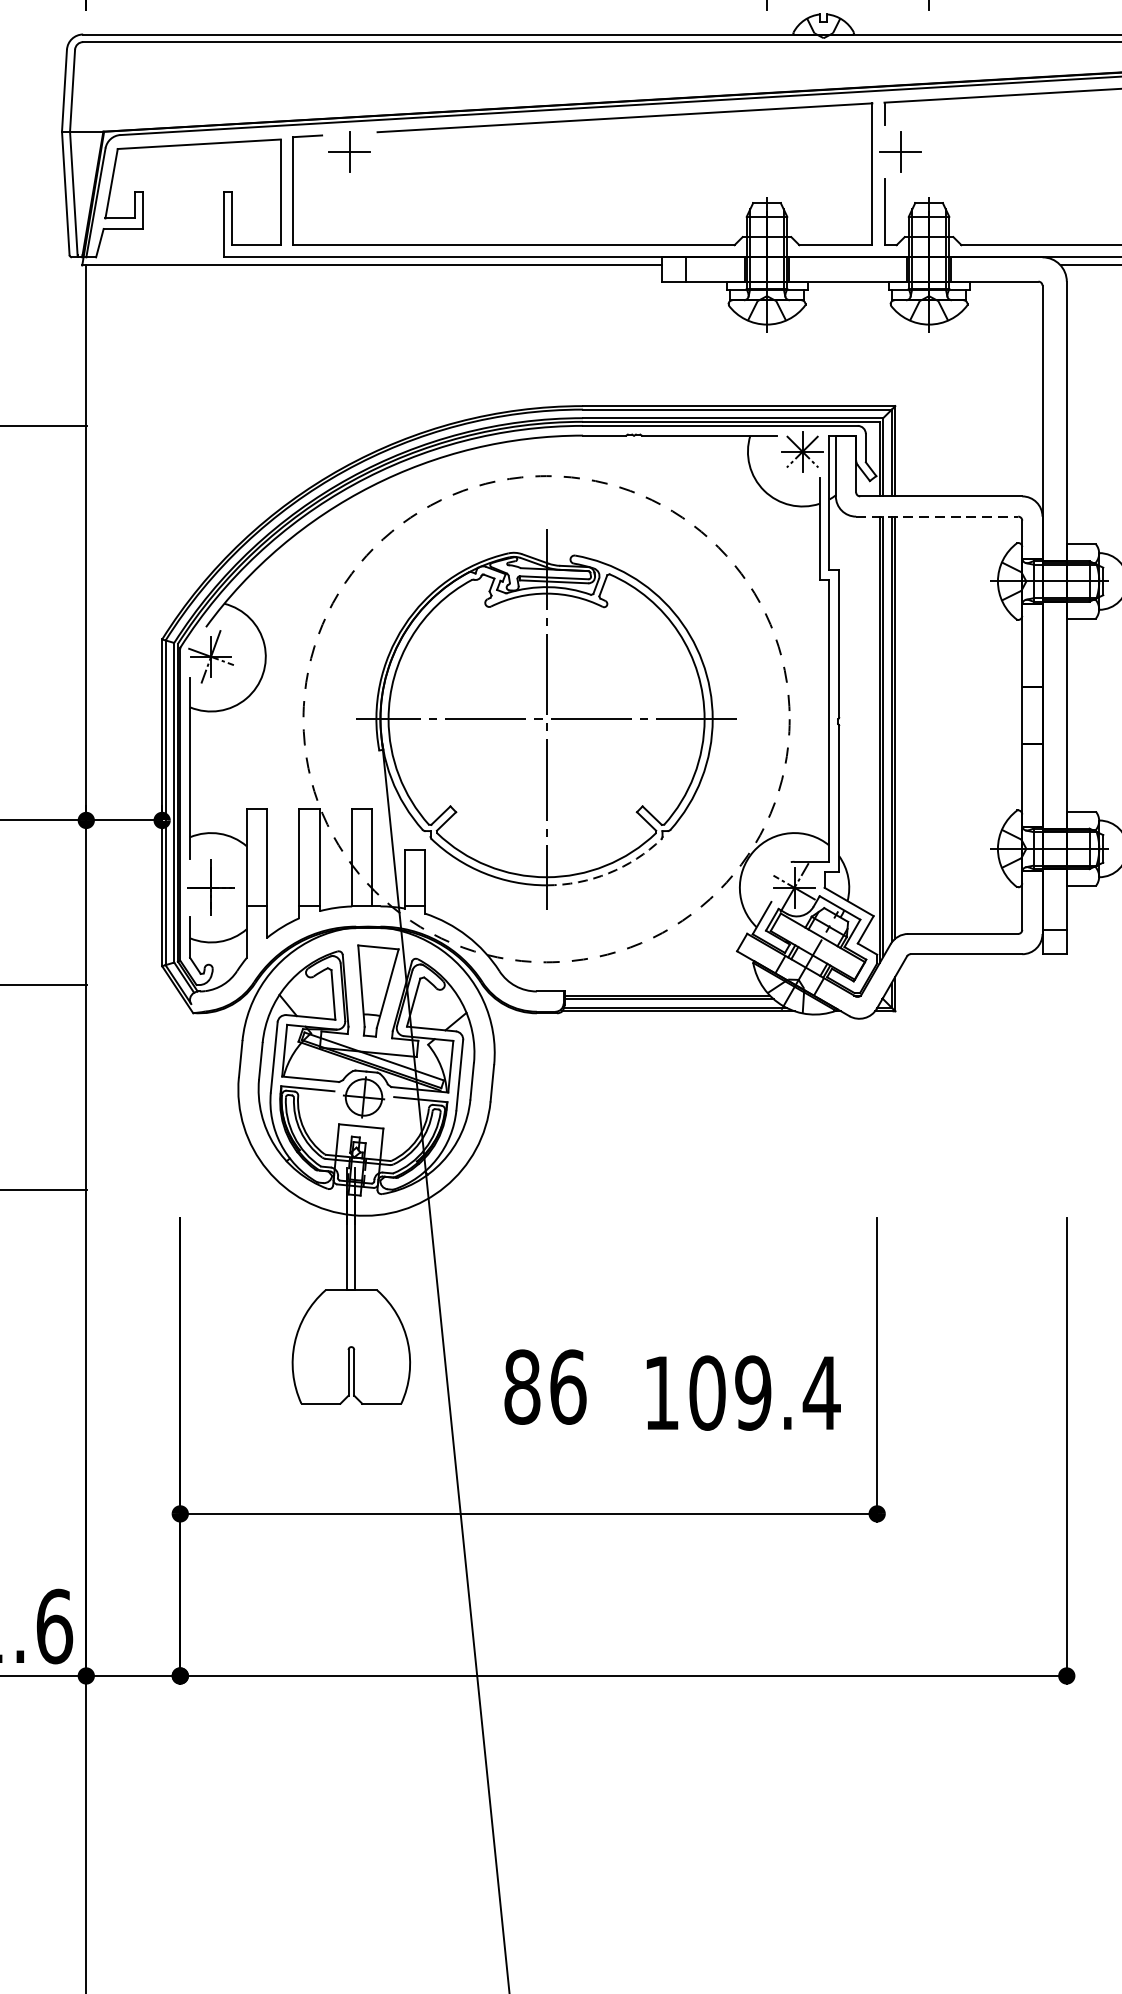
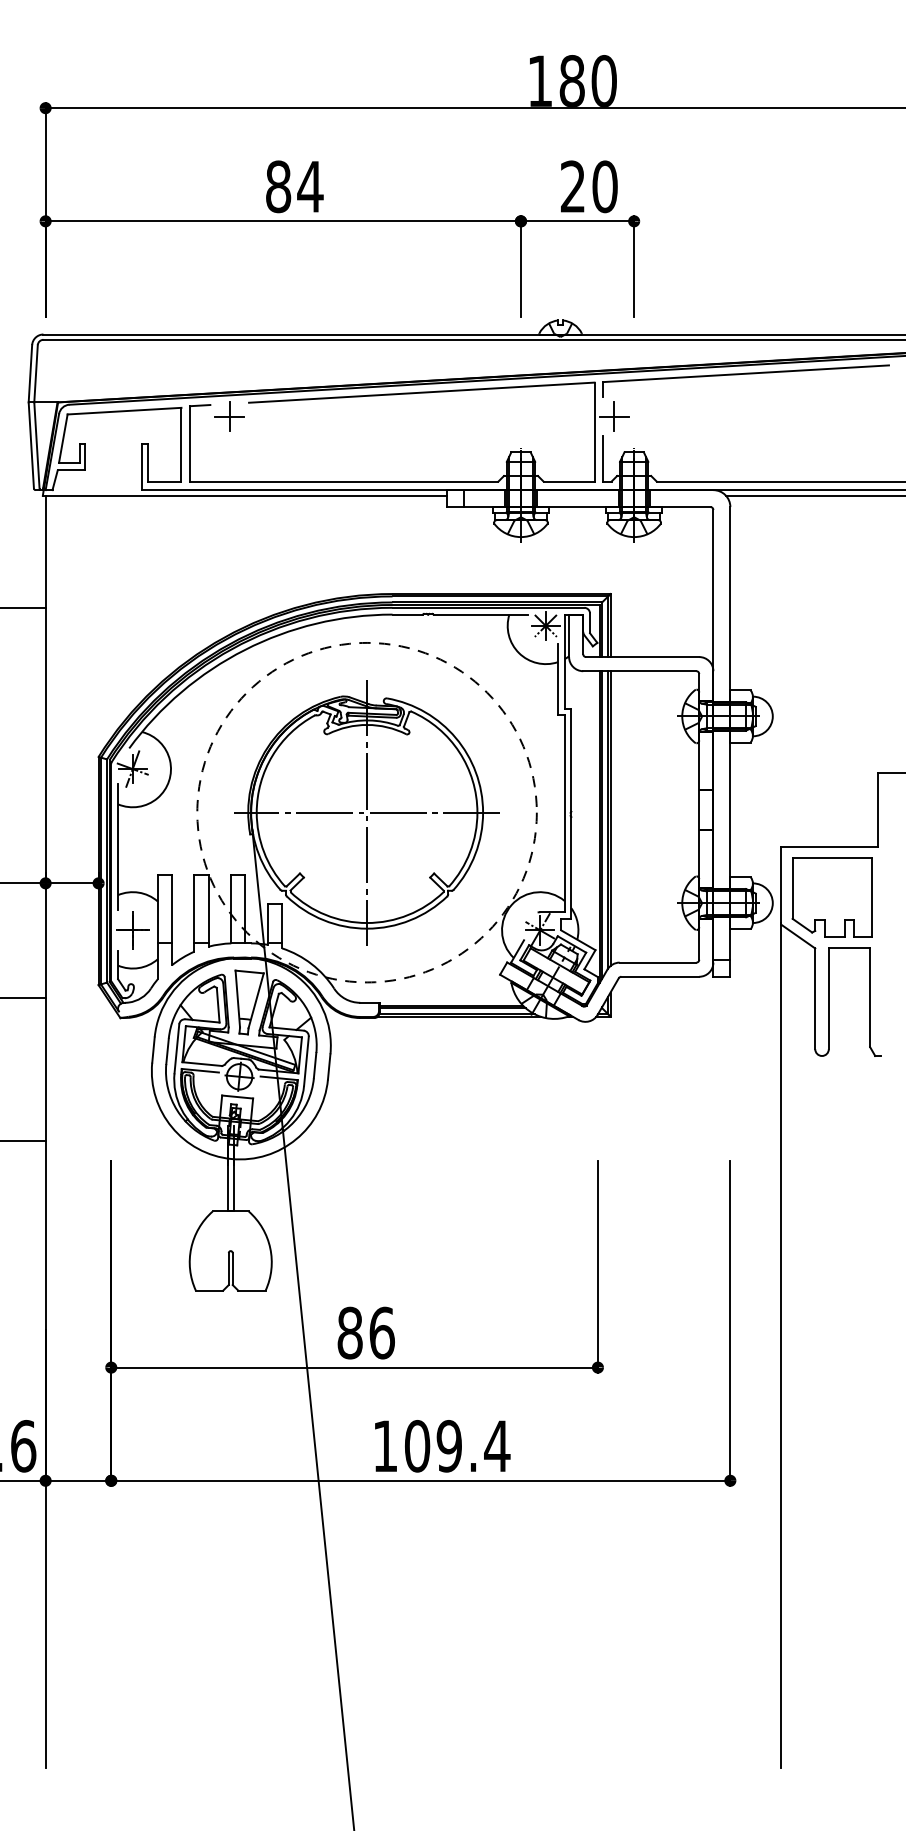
line: (936, 517) -> (639, 671), dashed -> solid
arc: (608, 873) -> (410, 920), dashed -> solid
text: (544, 1386) -> (365, 1332), moved
text: (743, 1393) -> (442, 1446), moved

